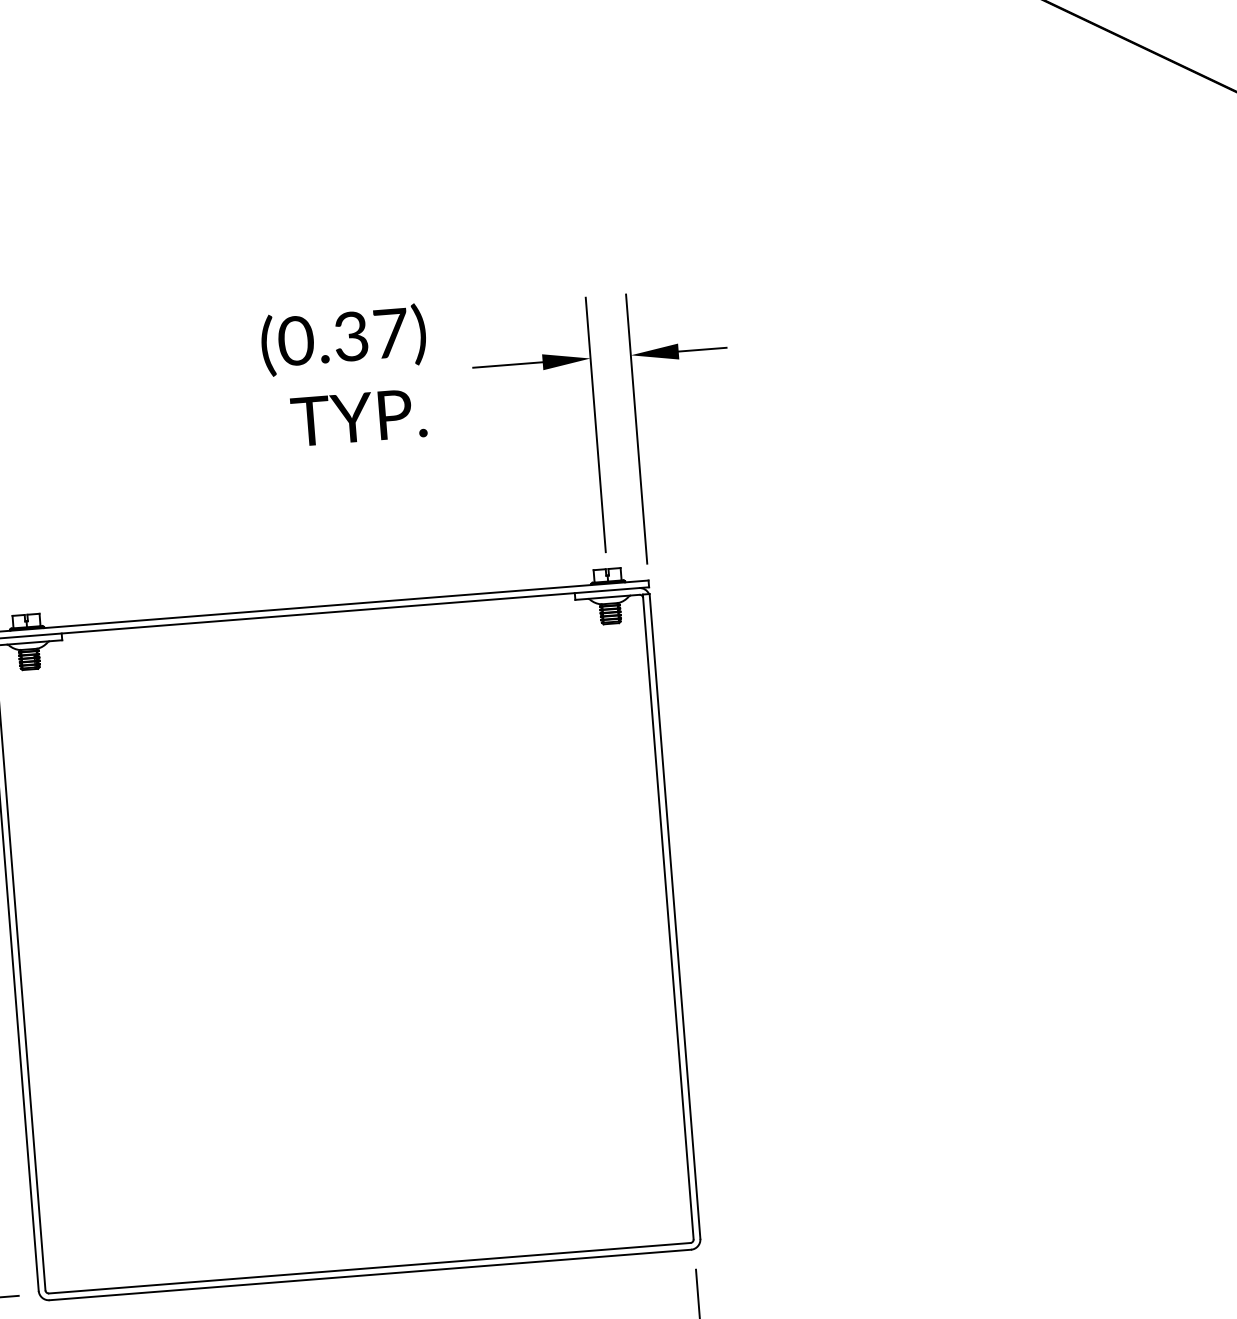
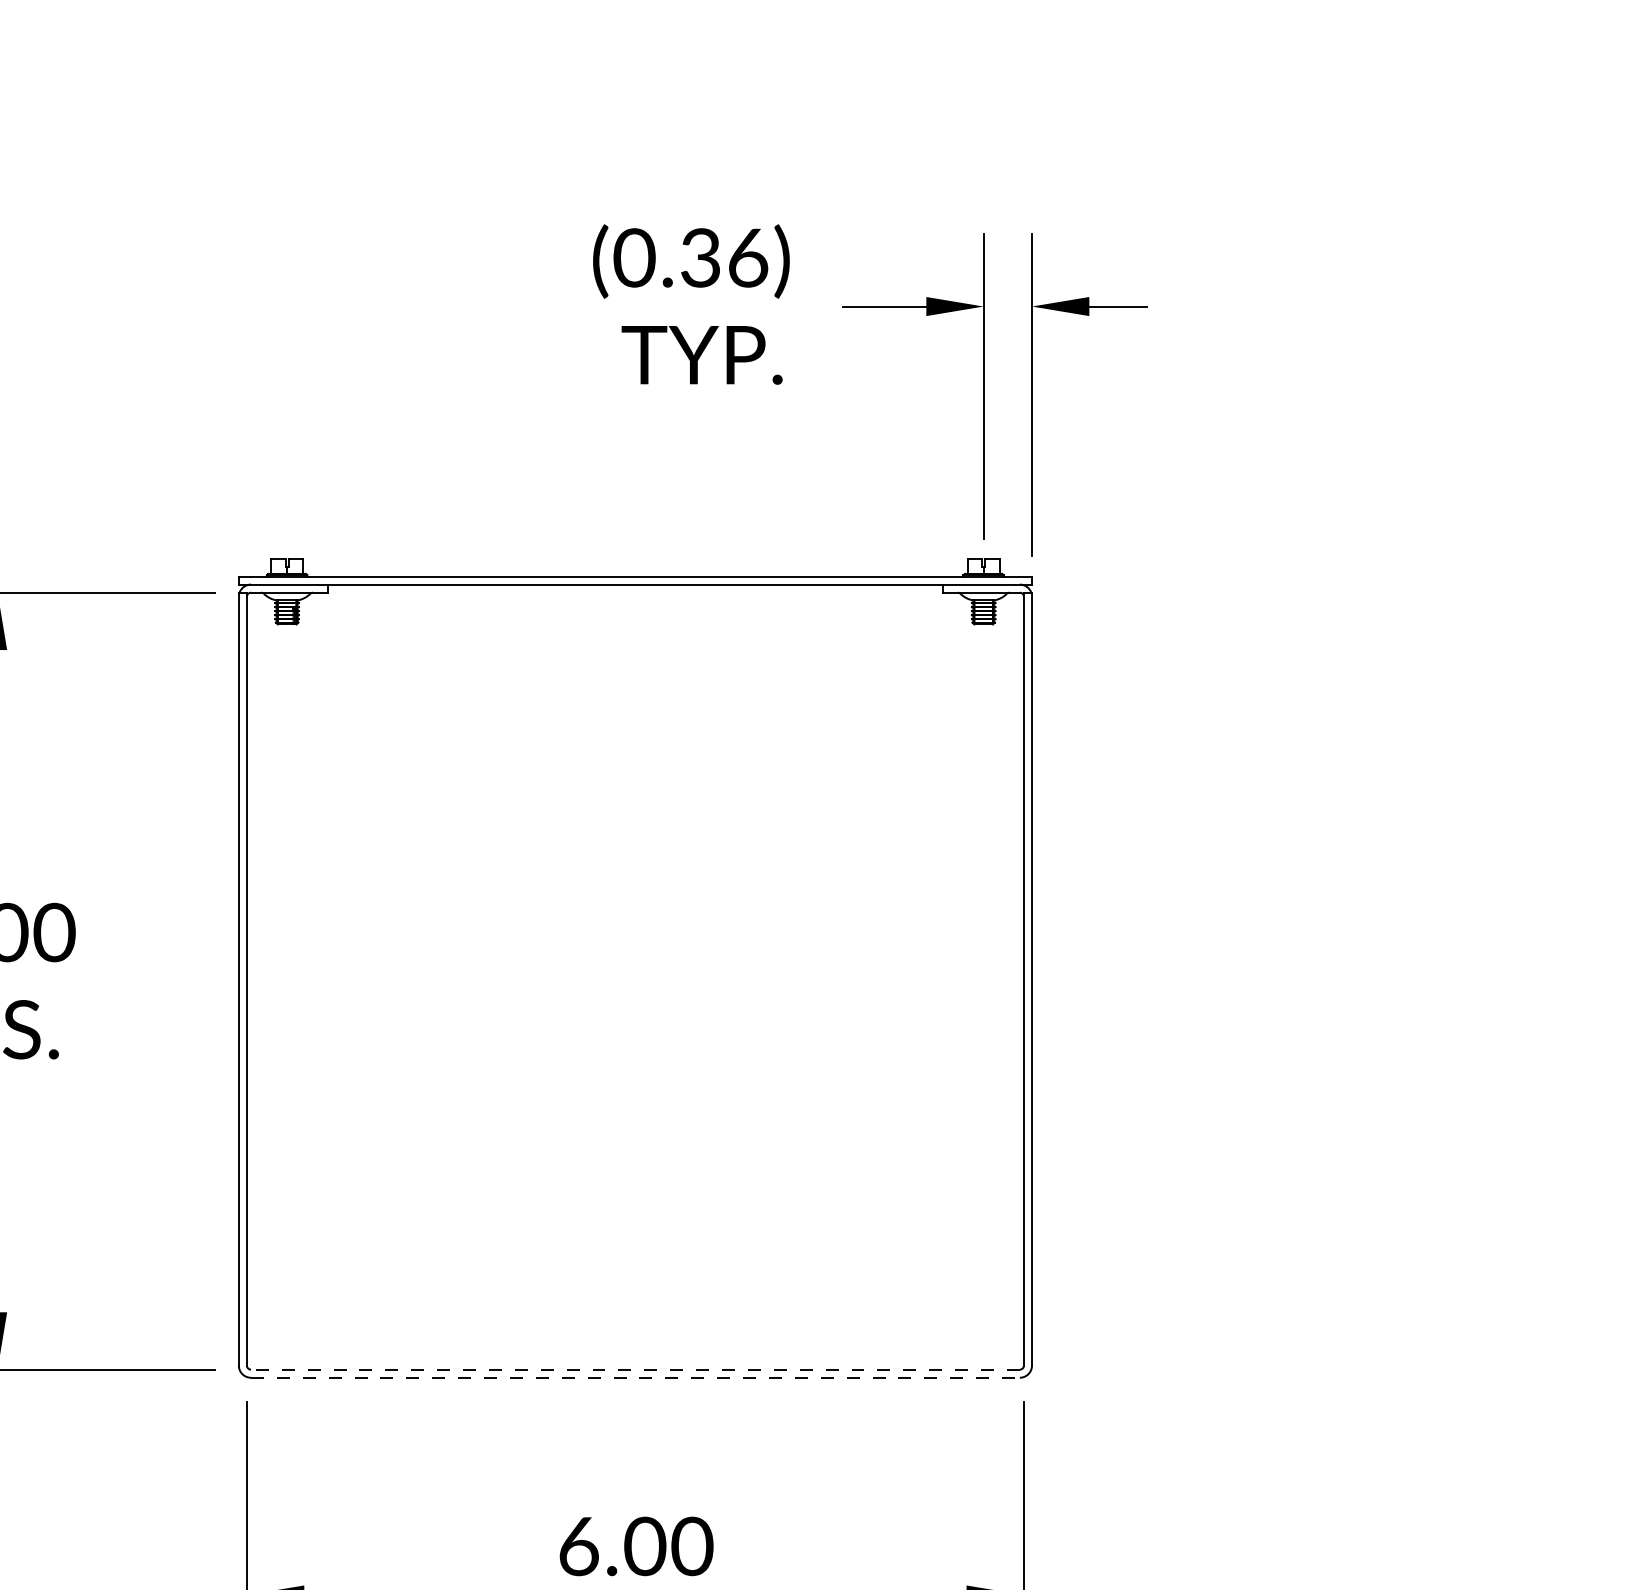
text: (391, 333) -> (748, 257), (0.37) -> (0.36)
line: (369, 1268) -> (634, 1369), solid -> dashed
line: (370, 1274) -> (635, 1377), solid -> dashed

